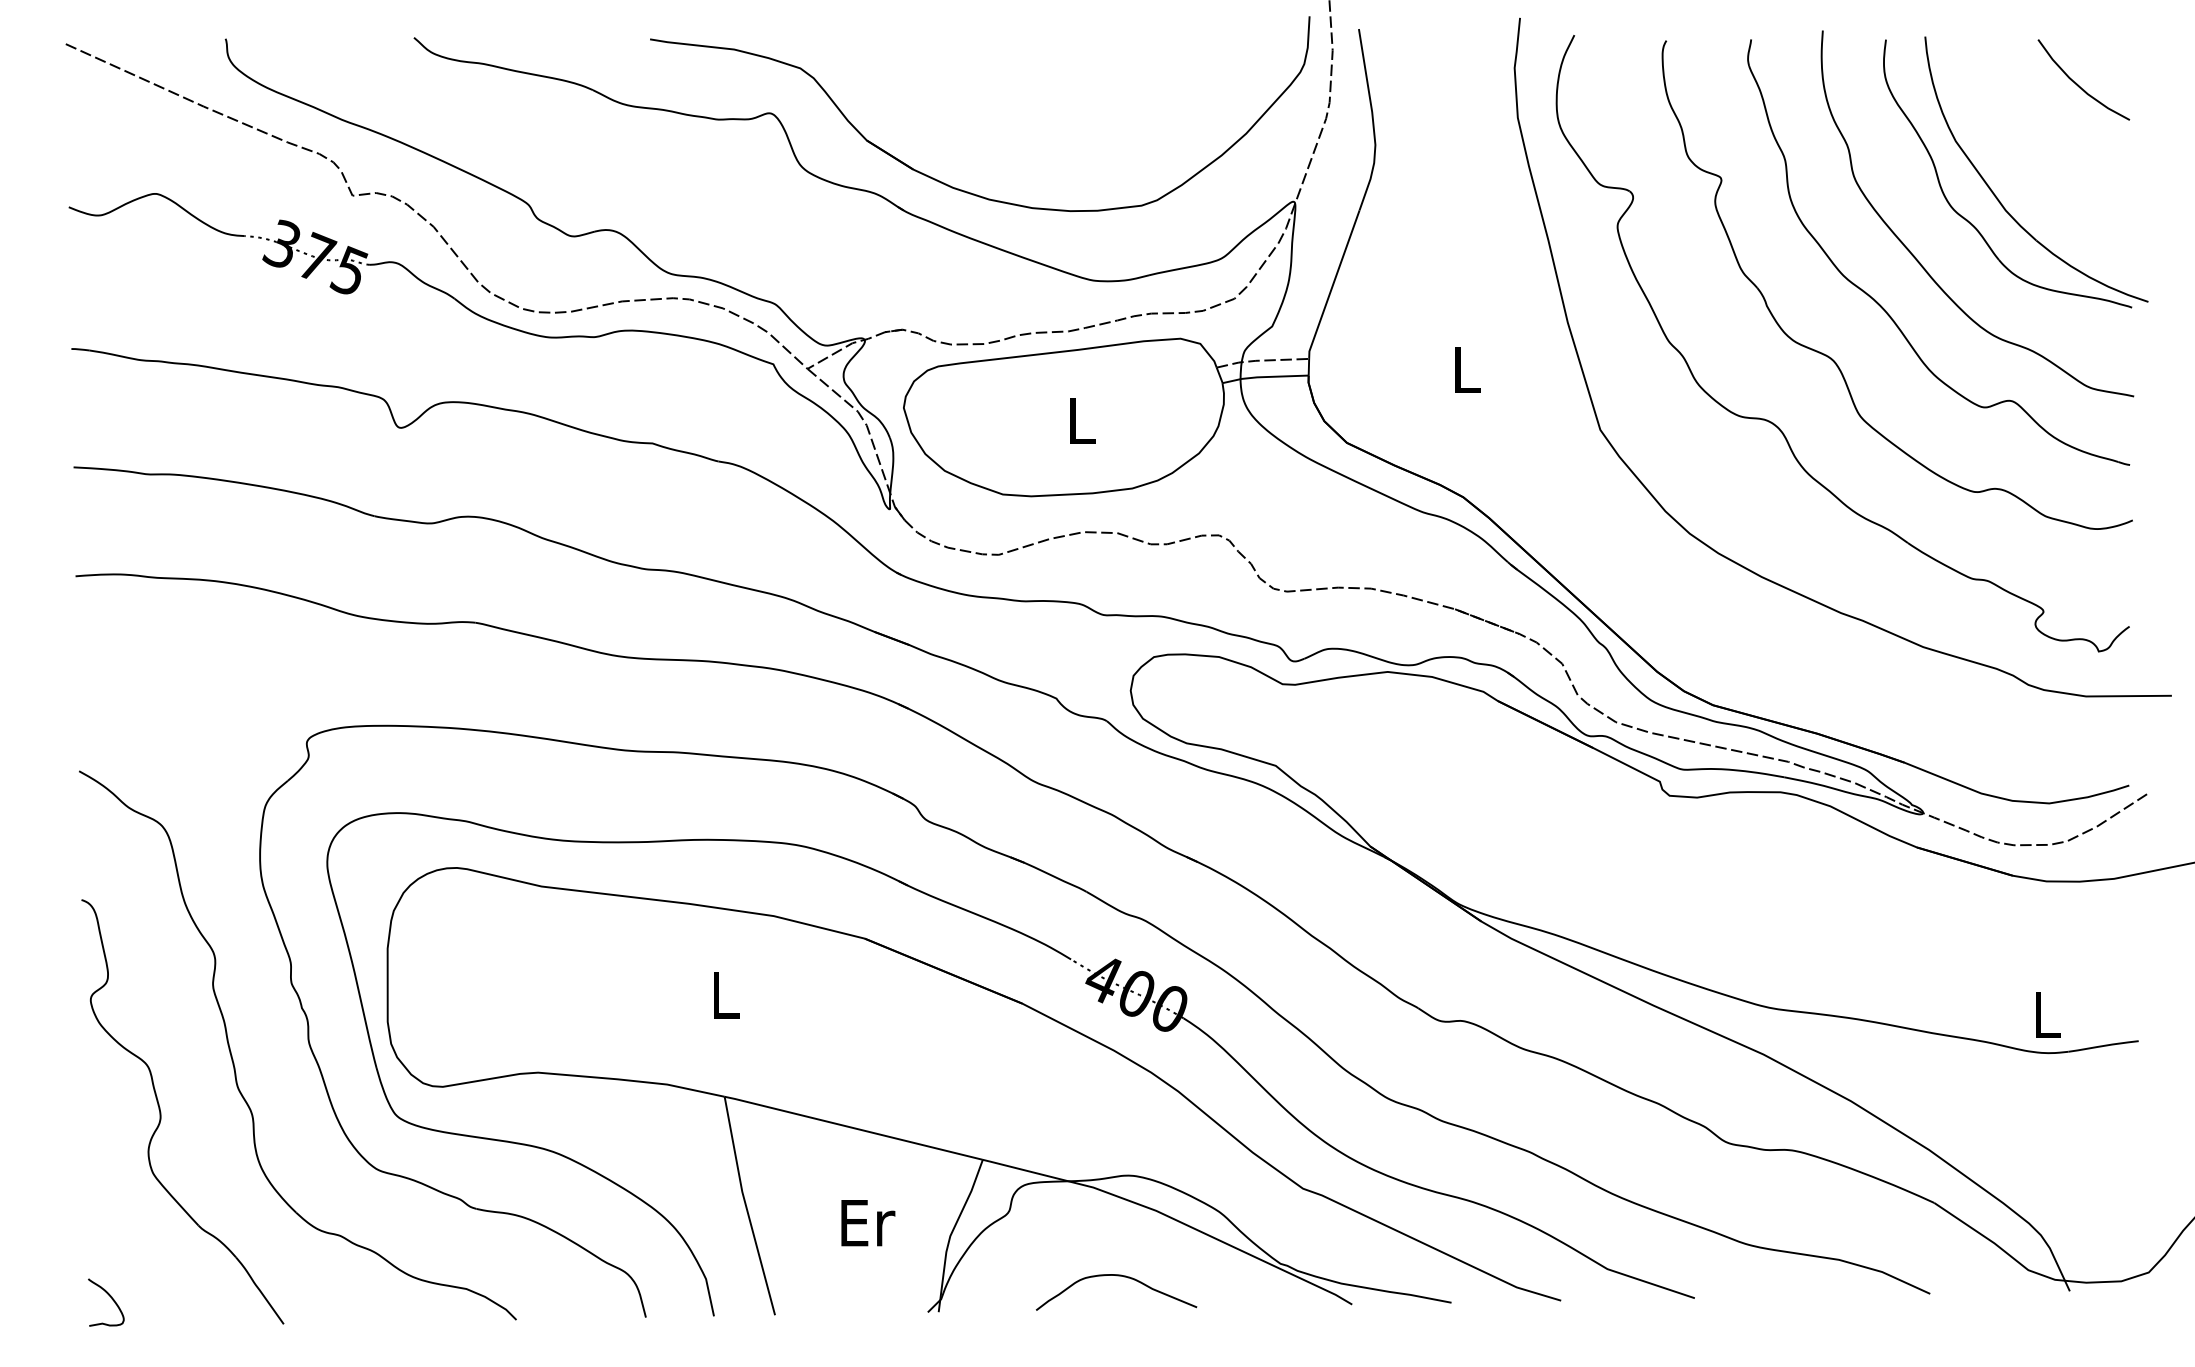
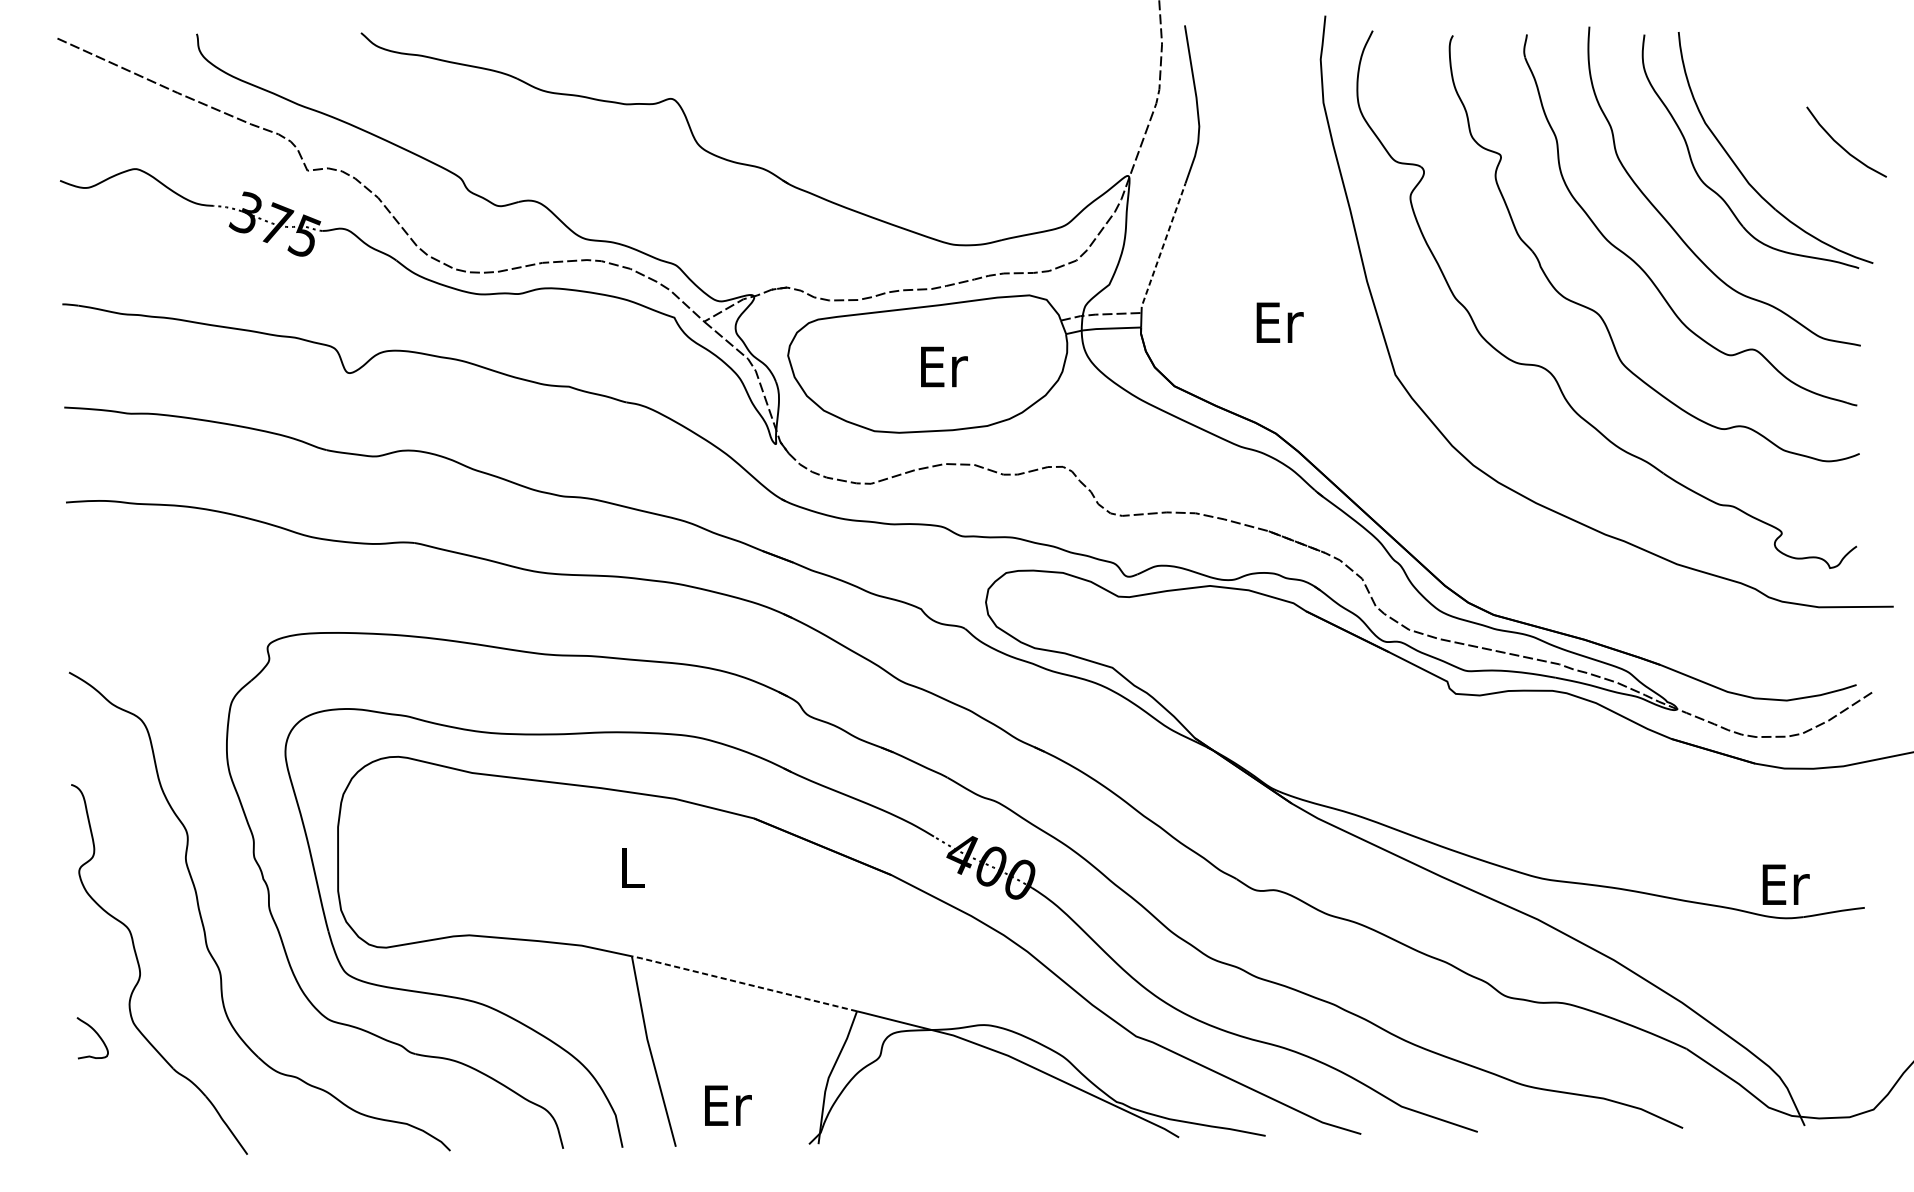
curve: (2078, 84) -> (1841, 146), moved
part: (946, 183) -> (825, 160), removed
line: (1333, 284) -> (1162, 248), solid -> dashed
text: (1468, 370) -> (1280, 323), L -> Er
text: (1083, 420) -> (944, 366), L -> Er
text: (2048, 1014) -> (1786, 884), L -> Er
line: (853, 1127) -> (744, 983), solid -> dashed
text: (868, 1223) -> (728, 1106), moved
curve: (1116, 1276) -> (973, 1113), removed
curve: (111, 1299) -> (97, 1035), moved

